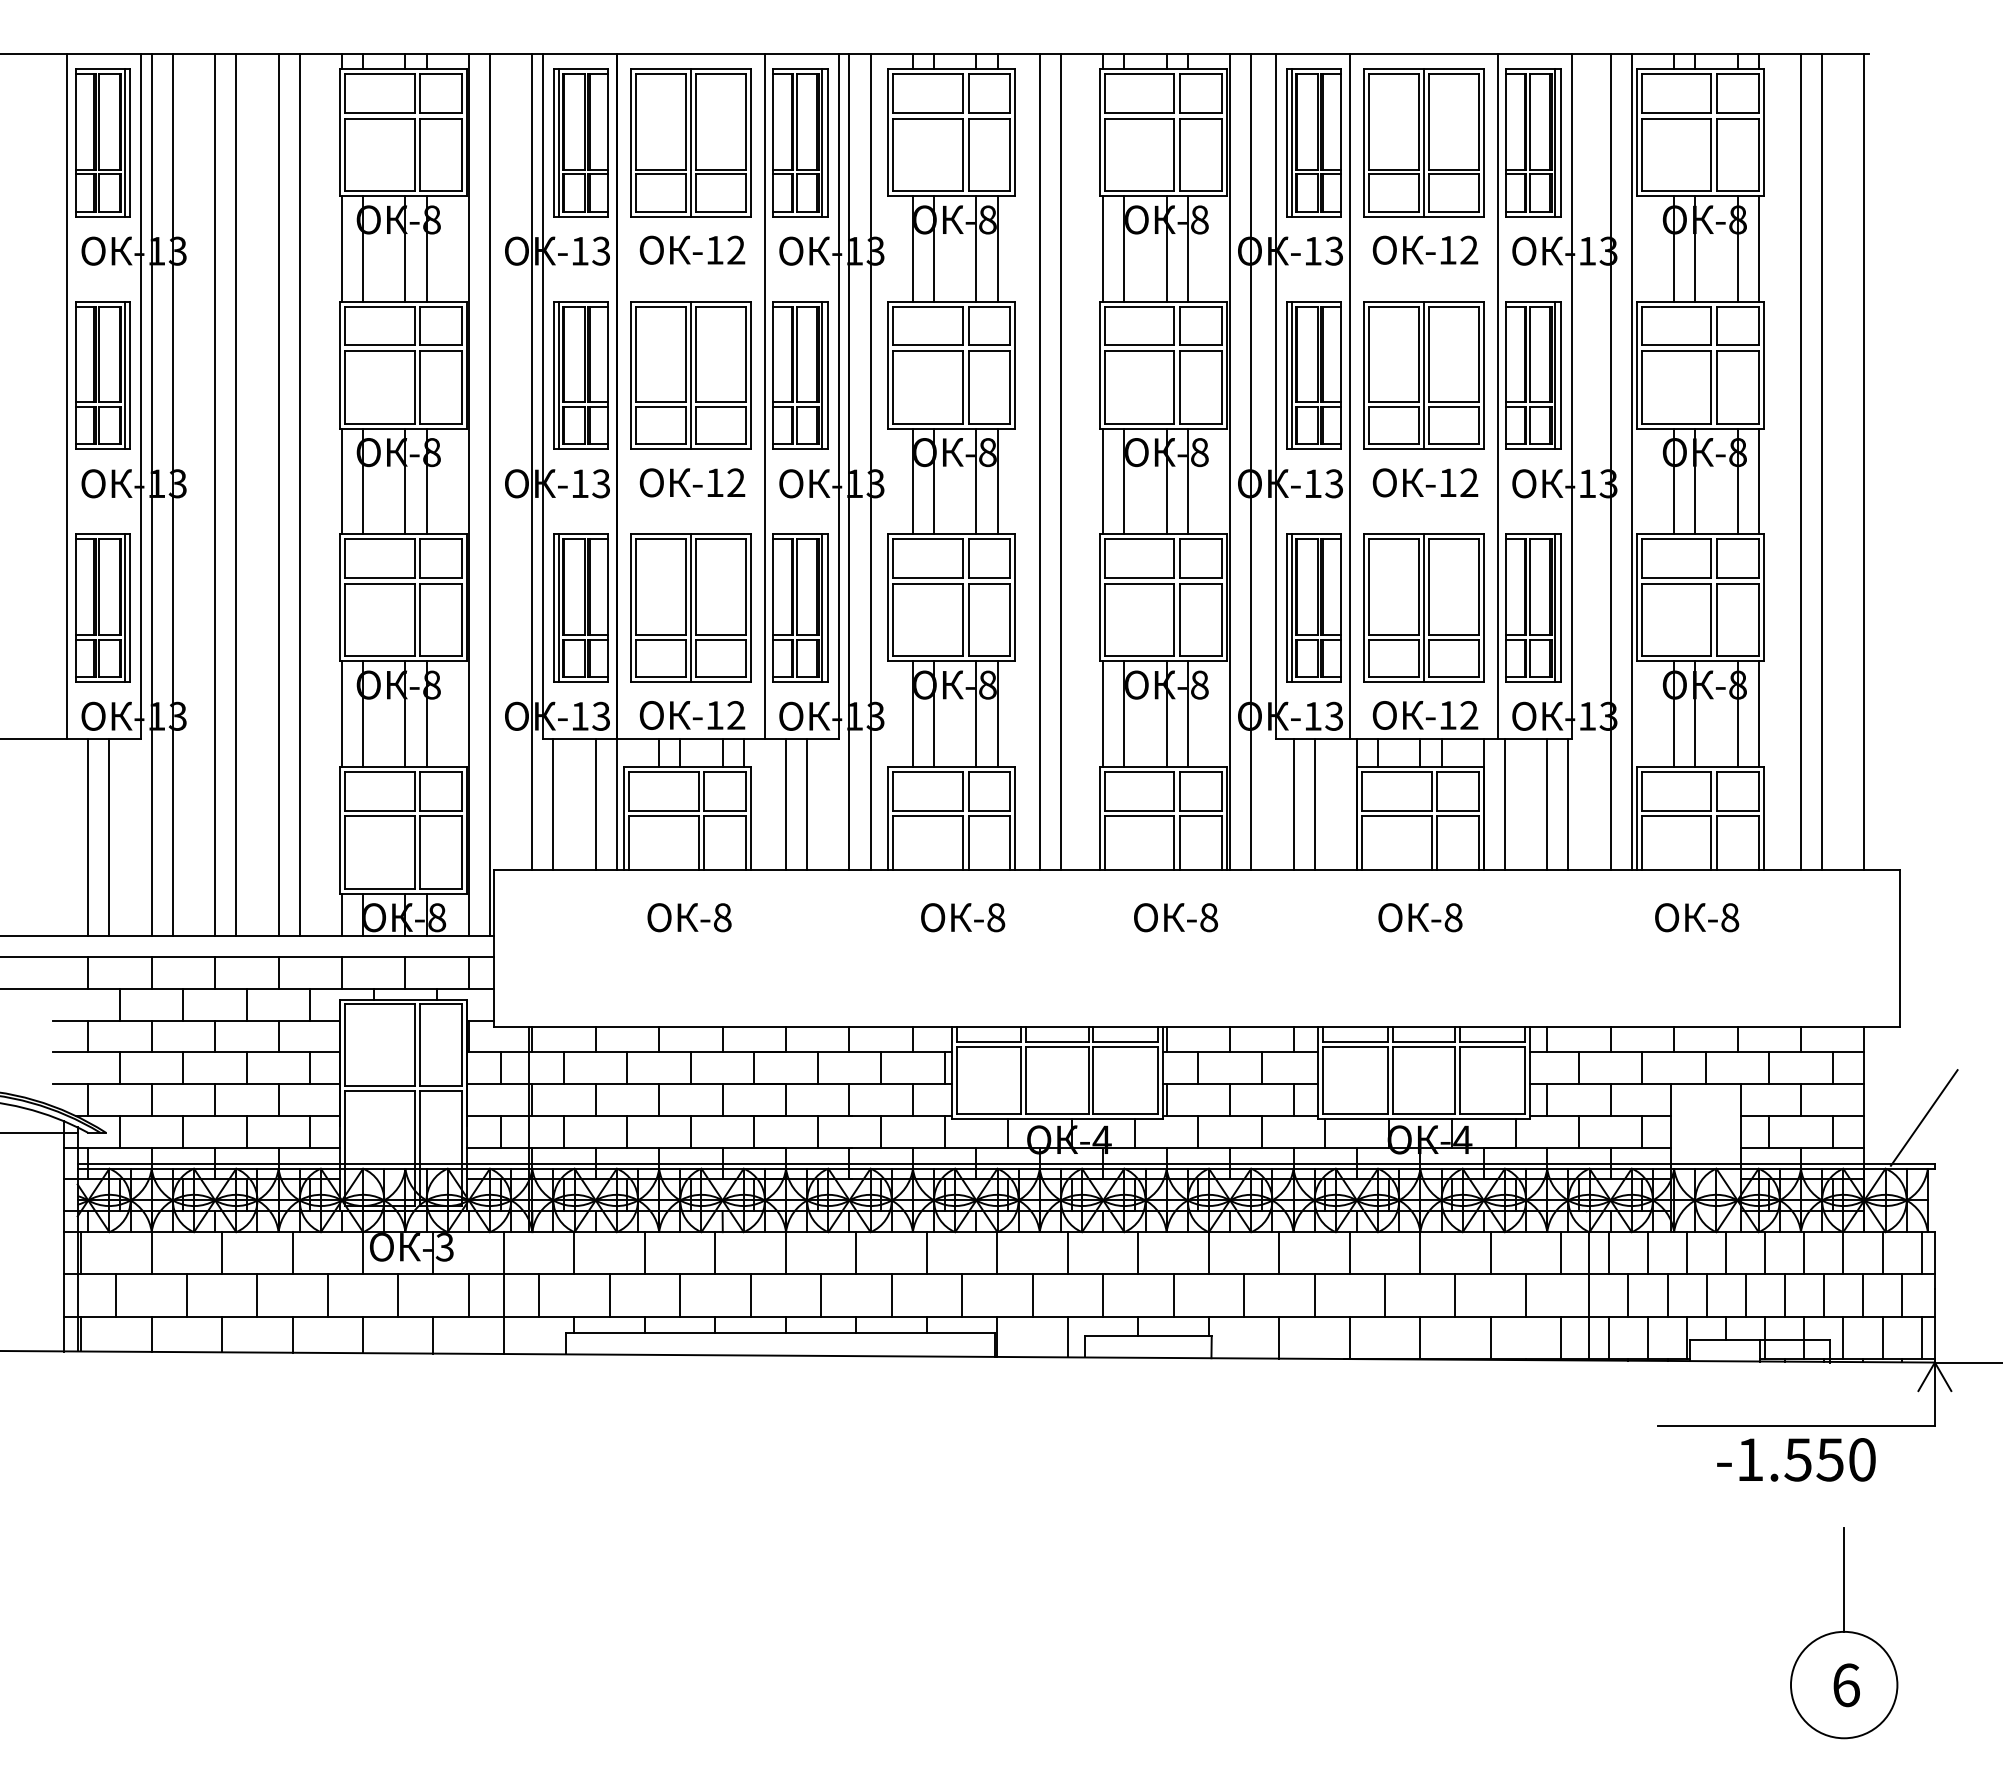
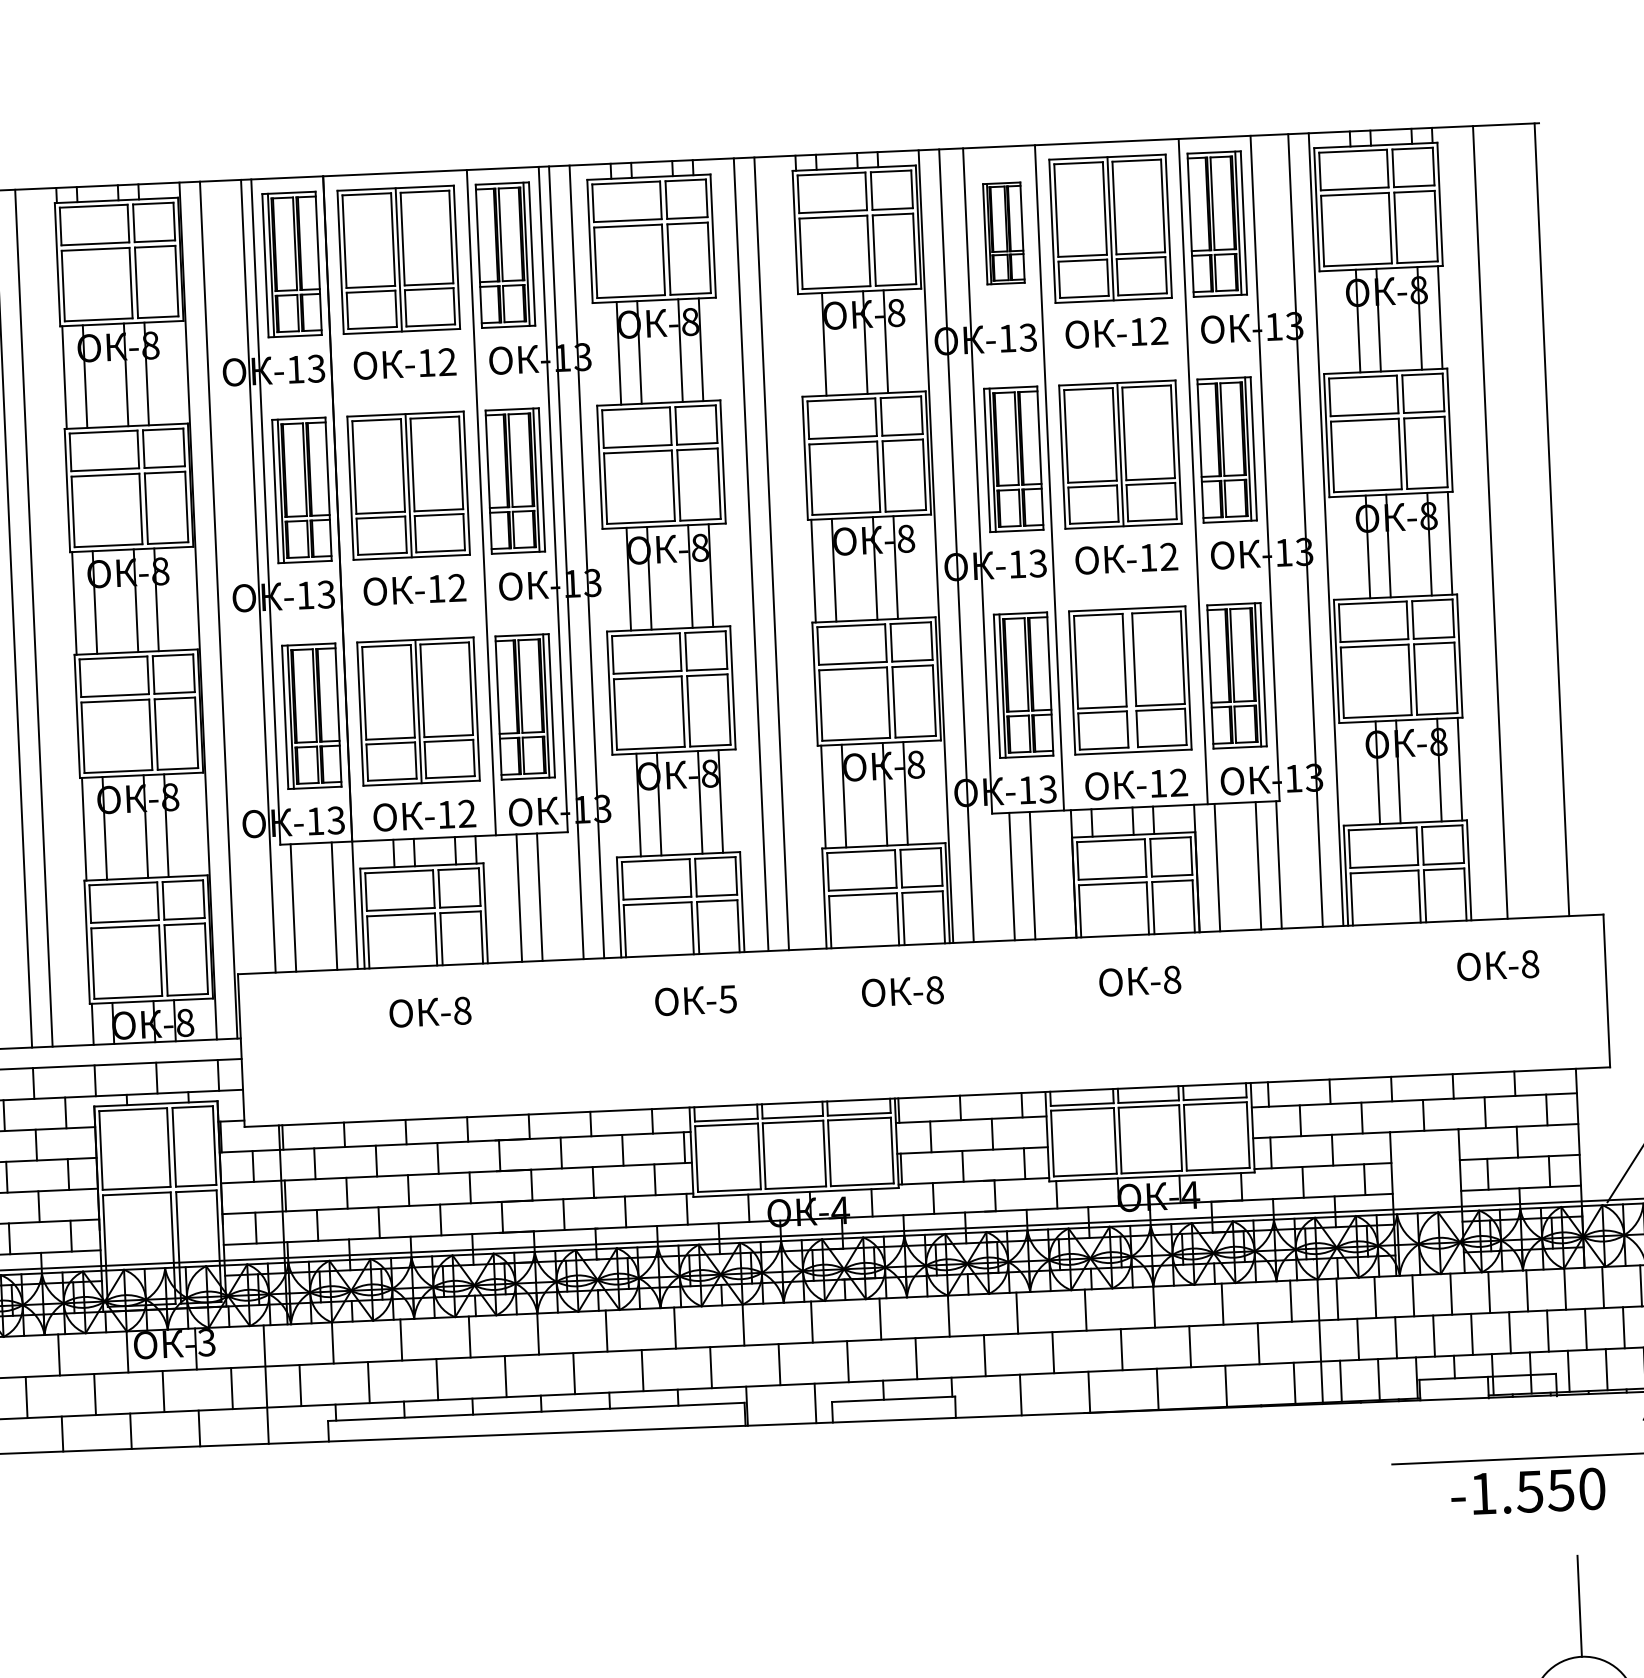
part: (1313, 142) -> (1003, 233), size x0.7
line: (1103, 248) -> (803, 344), removed
line: (1822, 461) -> (1511, 521), removed
line: (1423, 607) -> (1129, 679), removed
text: (995, 917) -> (727, 999), -8 -> -5
text: (1697, 917) -> (1498, 965), moved

